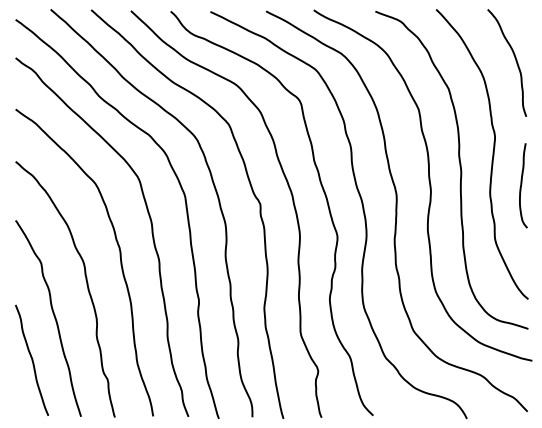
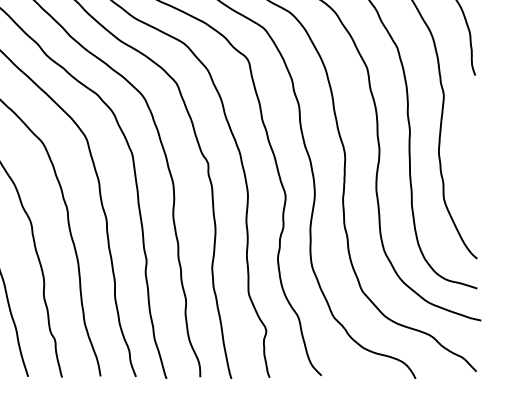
curve: (522, 184) -> (471, 143), removed

